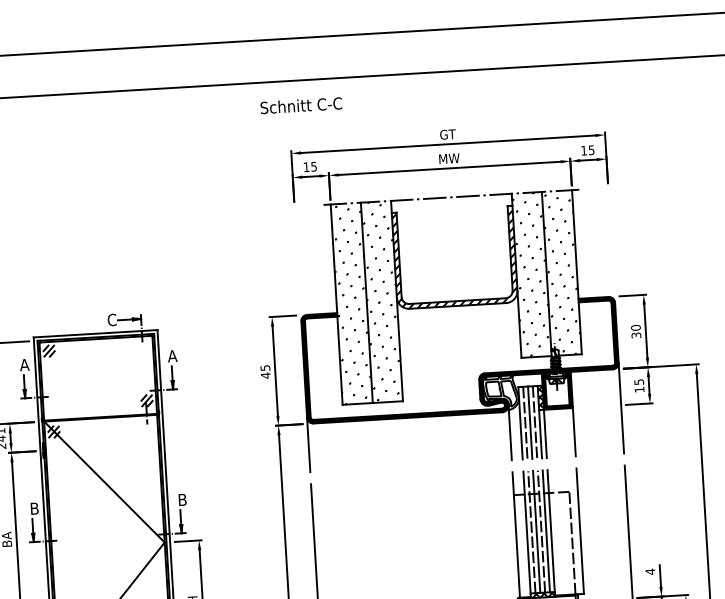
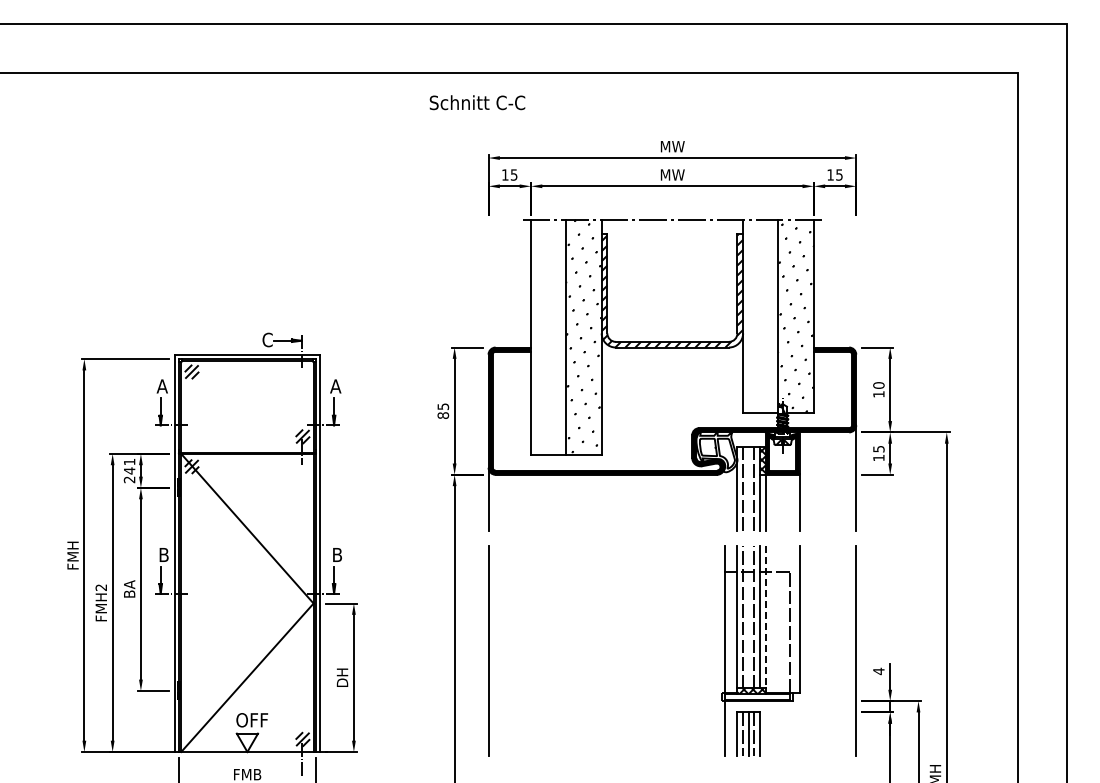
text: (301, 105) -> (477, 102), moved
text: (447, 134) -> (672, 146), GT -> MW
hatch: (531, 274) -> (760, 315), removed
hatch: (351, 304) -> (548, 338), removed
text: (636, 335) -> (878, 394), 30 -> 10
text: (265, 375) -> (443, 415), 45 -> 85
line: (529, 422) -> (748, 488), removed
line: (509, 432) -> (724, 499), removed
line: (536, 531) -> (748, 616), removed
line: (550, 531) -> (765, 617), solid -> dashed

